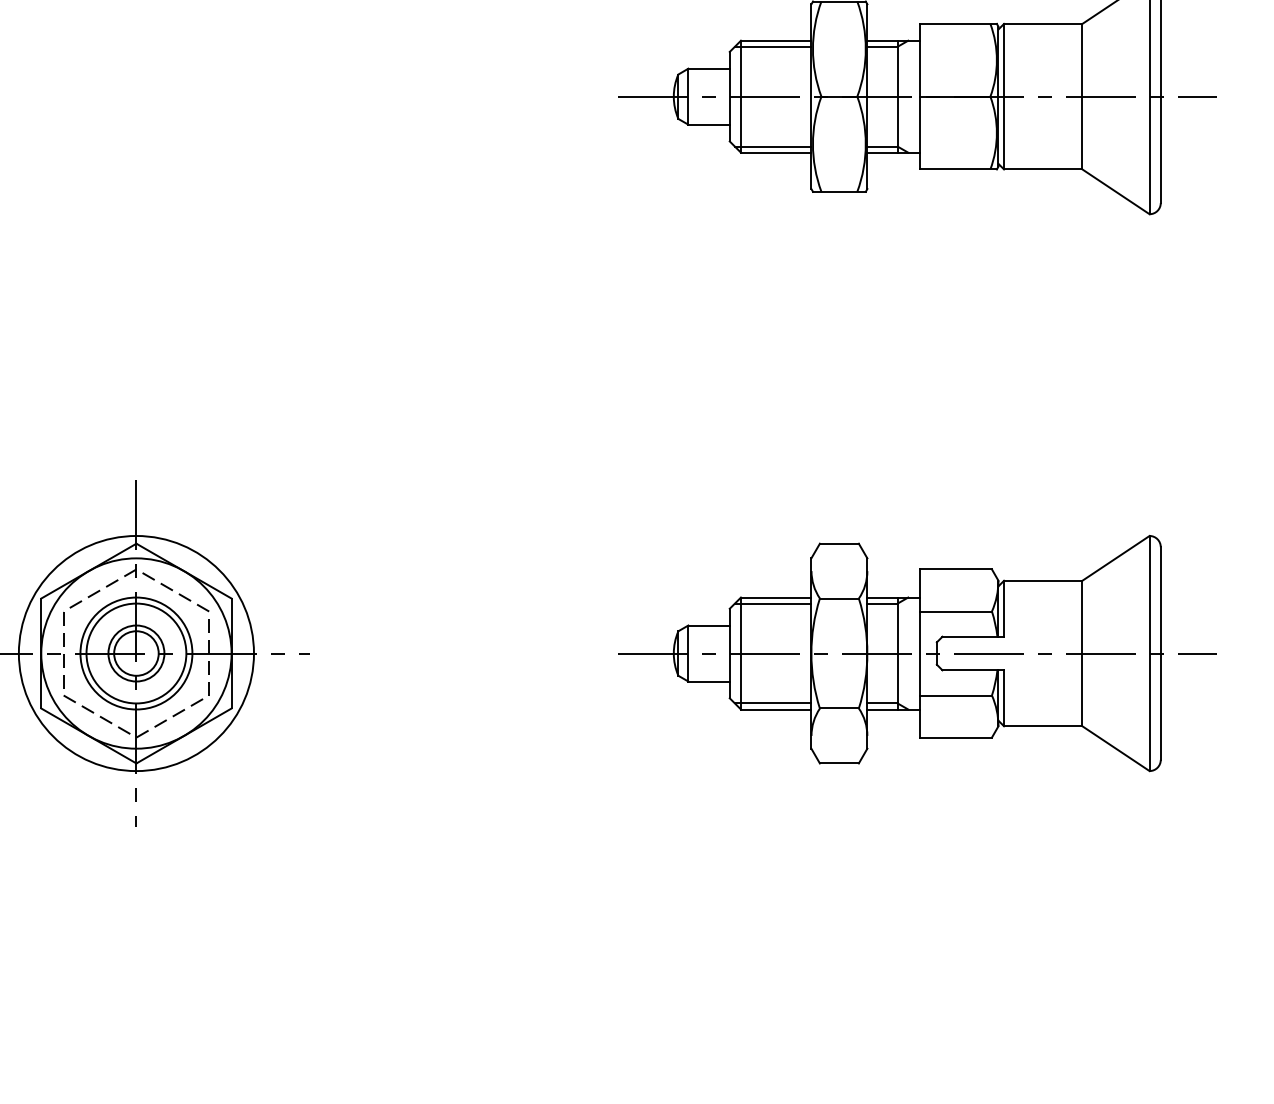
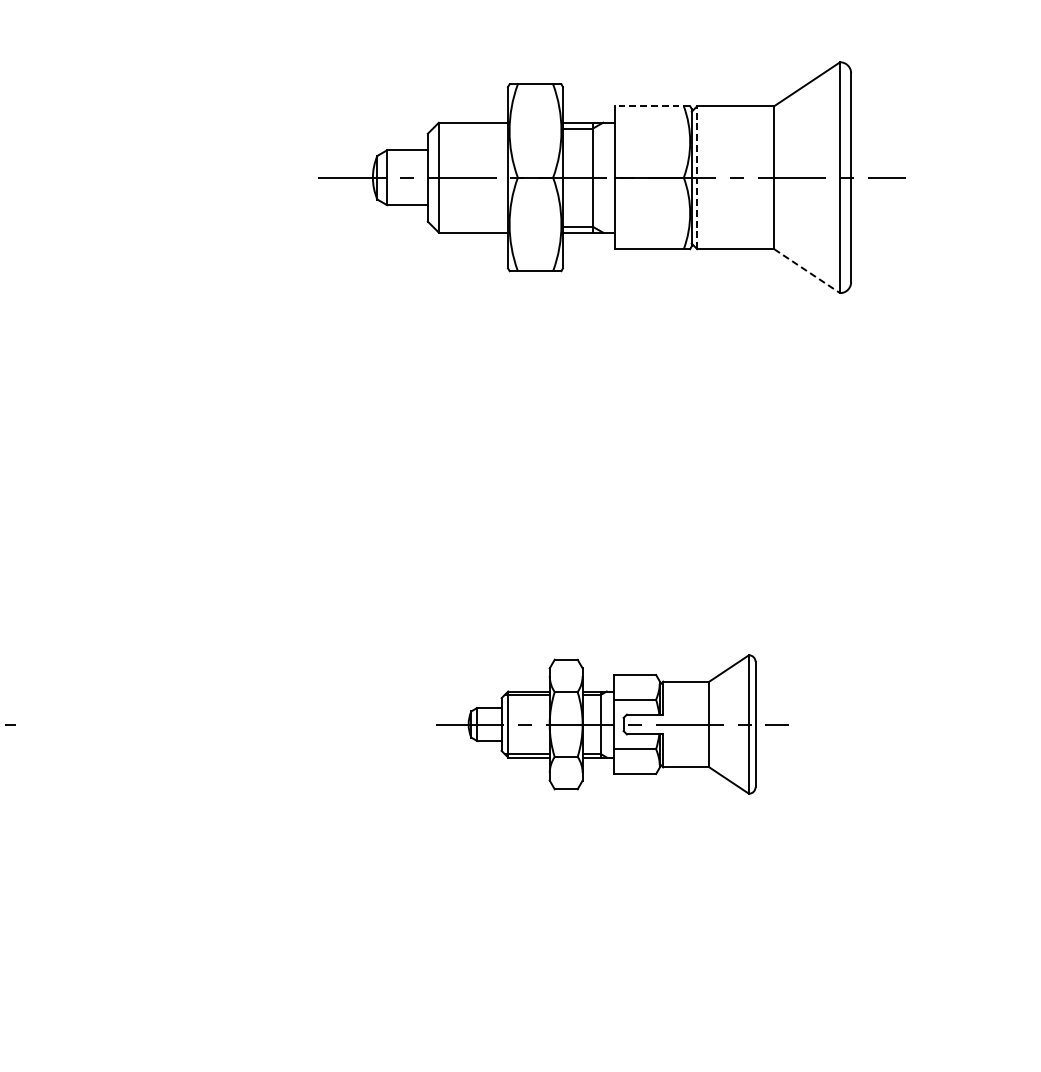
line: (958, 23) -> (652, 105), solid -> dashed
line: (772, 46) -> (469, 128), removed
line: (1004, 96) -> (697, 177), solid -> dashed
line: (772, 146) -> (469, 226), removed
line: (1116, 192) -> (807, 271), solid -> dashed
part: (917, 653) -> (612, 724), size x0.6

